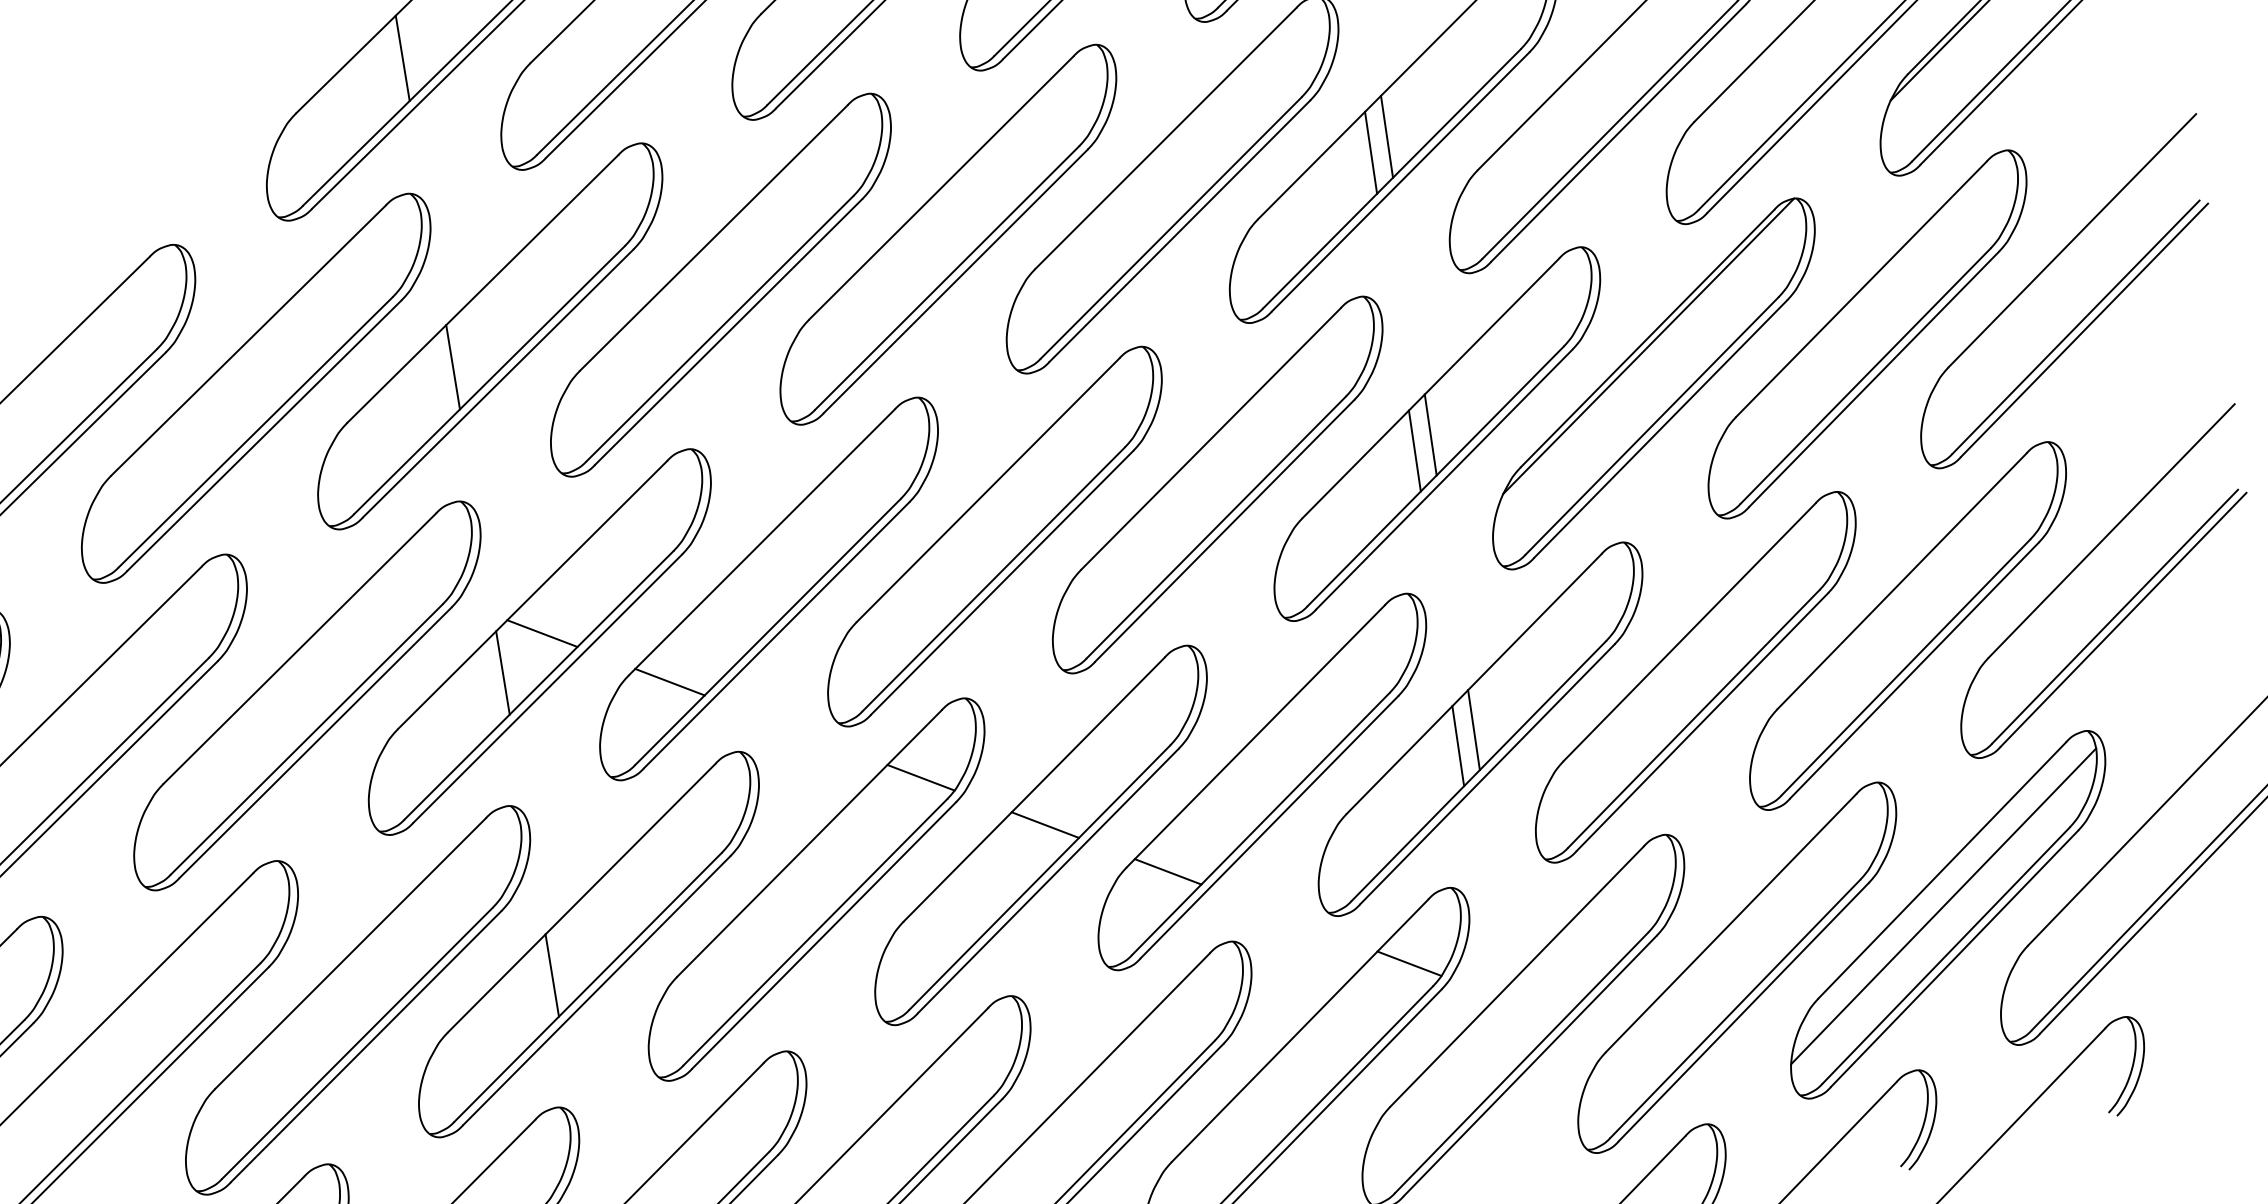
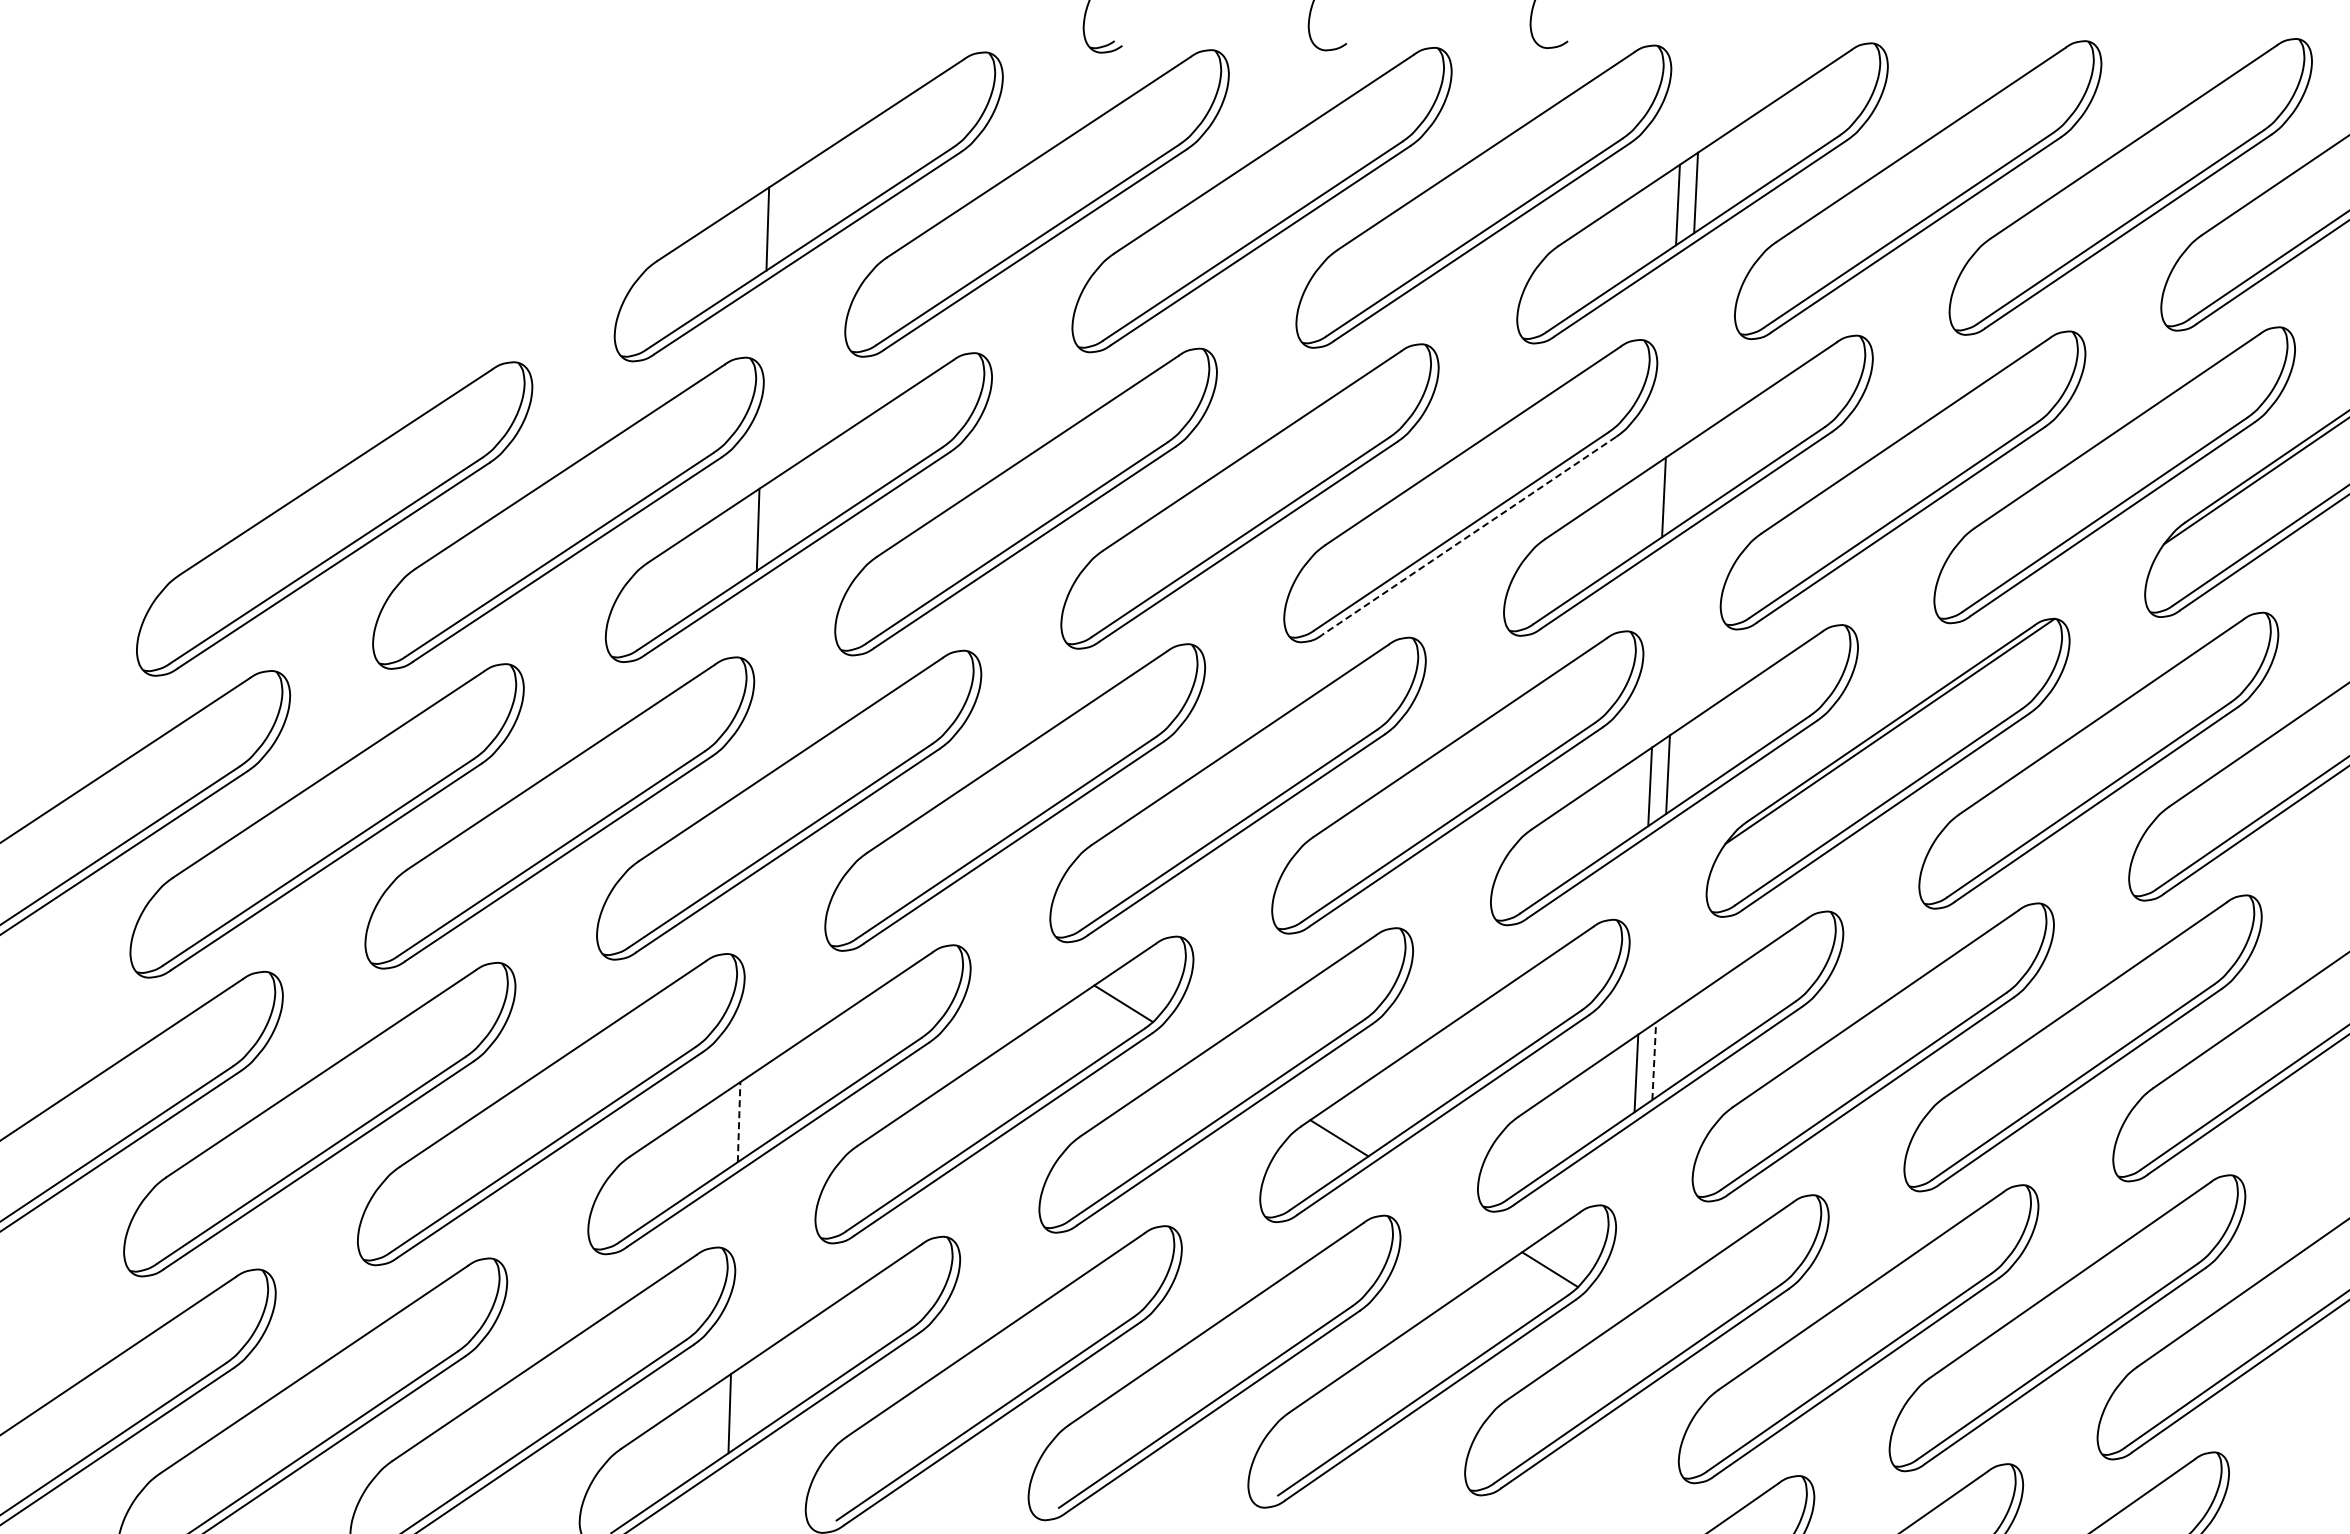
line: (1386, 137) -> (1681, 485), removed
line: (1179, 231) -> (1468, 536), solid -> dashed
line: (541, 633) -> (792, 797), removed
line: (502, 672) -> (748, 827), removed
line: (670, 682) -> (904, 867), removed
line: (1474, 730) -> (1654, 1061), solid -> dashed
line: (1044, 825) -> (1231, 1071), removed
line: (1943, 906) -> (2064, 1314), removed
line: (552, 974) -> (739, 1121), solid -> dashed

